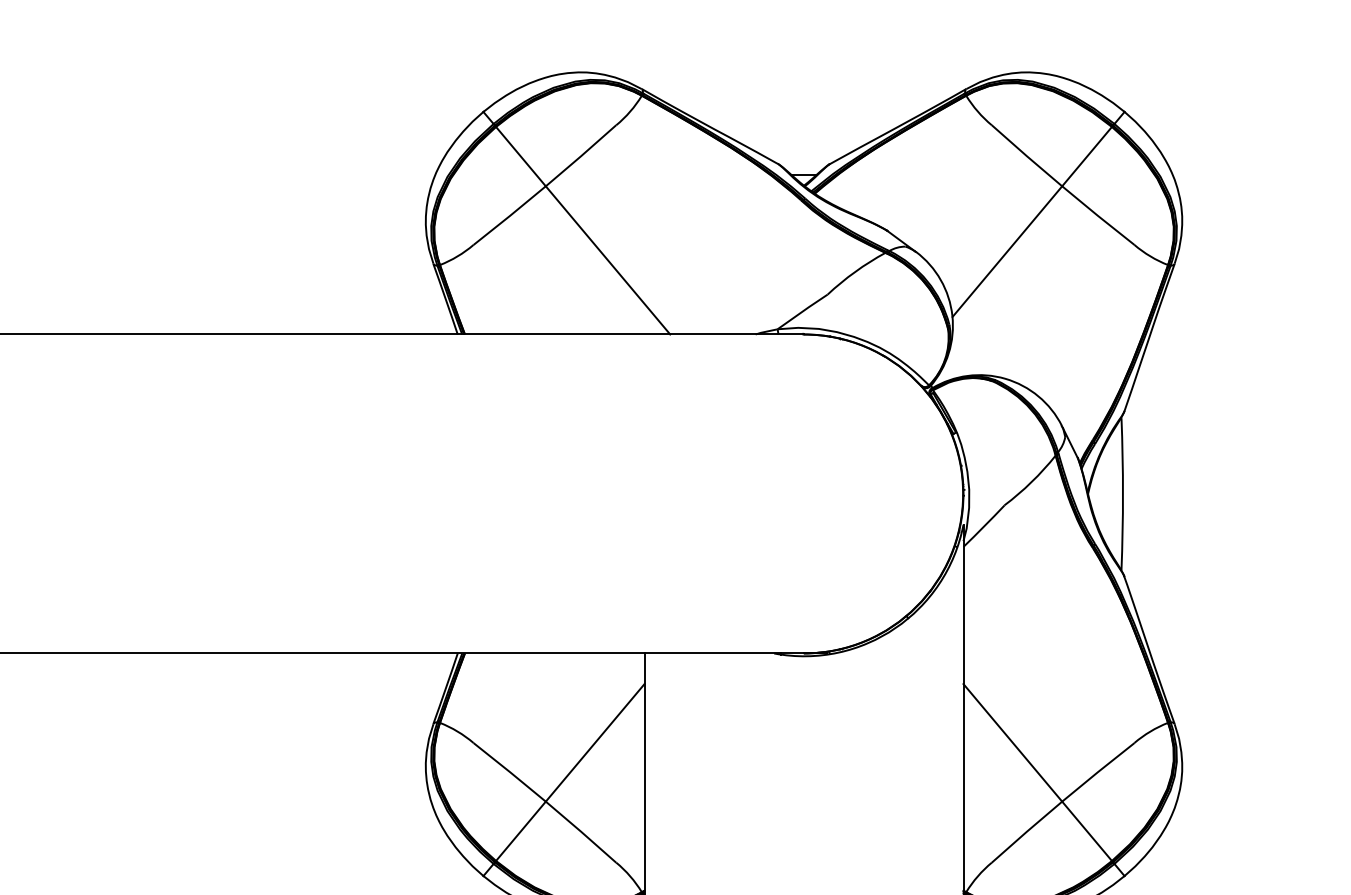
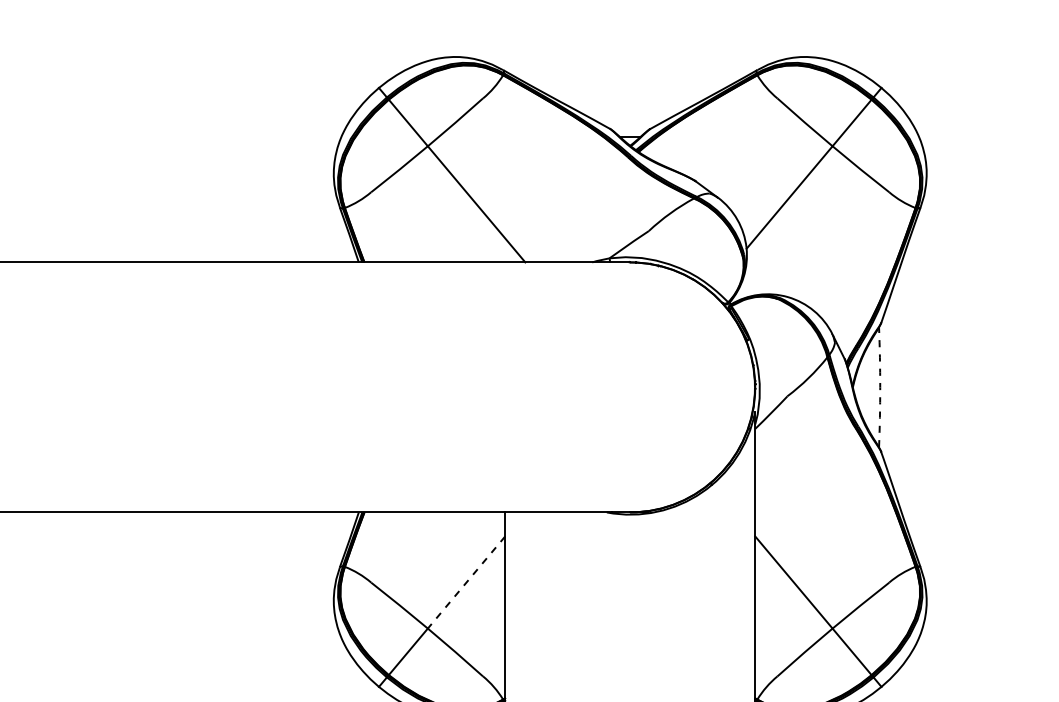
arc: (1122, 494) -> (879, 387), solid -> dashed
line: (595, 742) -> (466, 582), solid -> dashed

